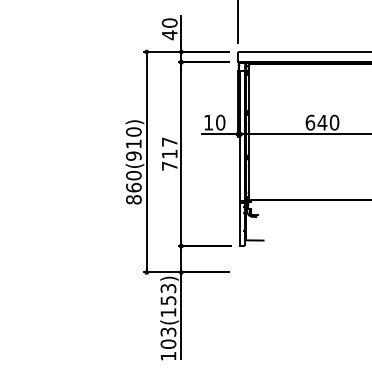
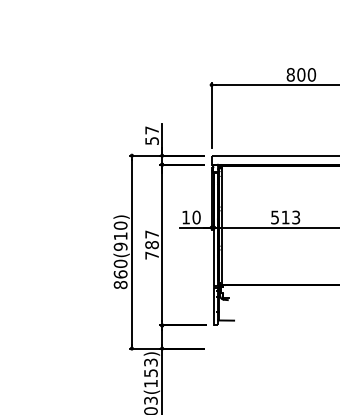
text: (169, 28) -> (151, 135), 40 -> 57
text: (322, 122) -> (285, 217), 640 -> 513
text: (169, 154) -> (151, 245), 717 -> 787

